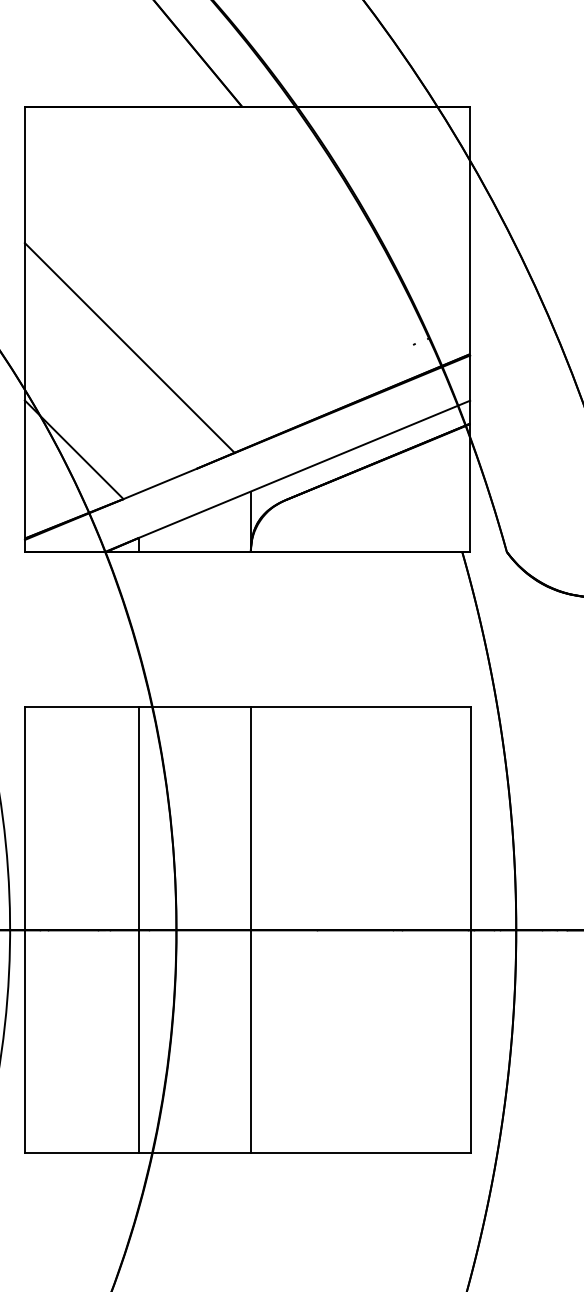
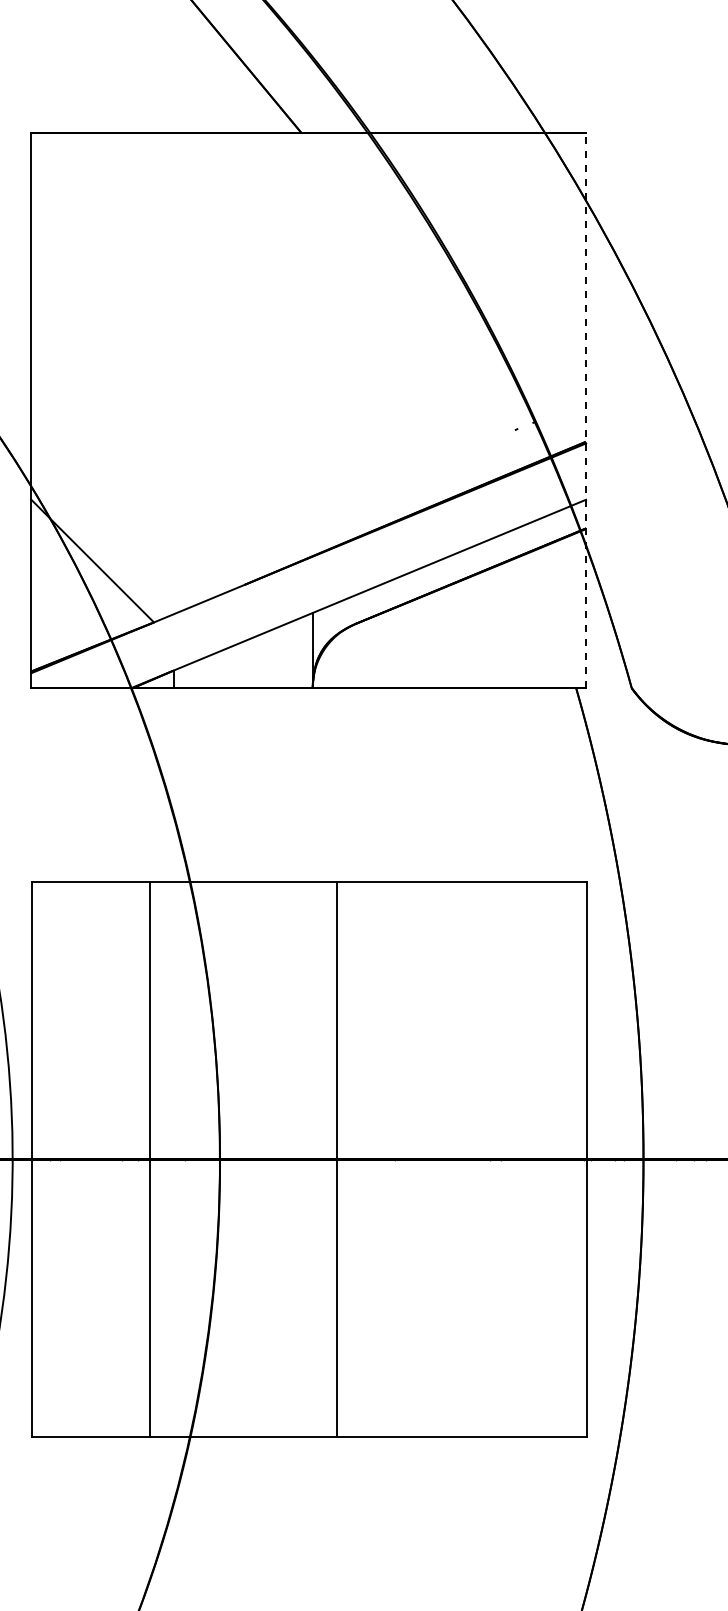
line: (470, 329) -> (586, 410), solid -> dashed
line: (129, 347) -> (161, 433), removed
line: (139, 930) -> (149, 1159), moved
line: (250, 930) -> (336, 1159), moved

